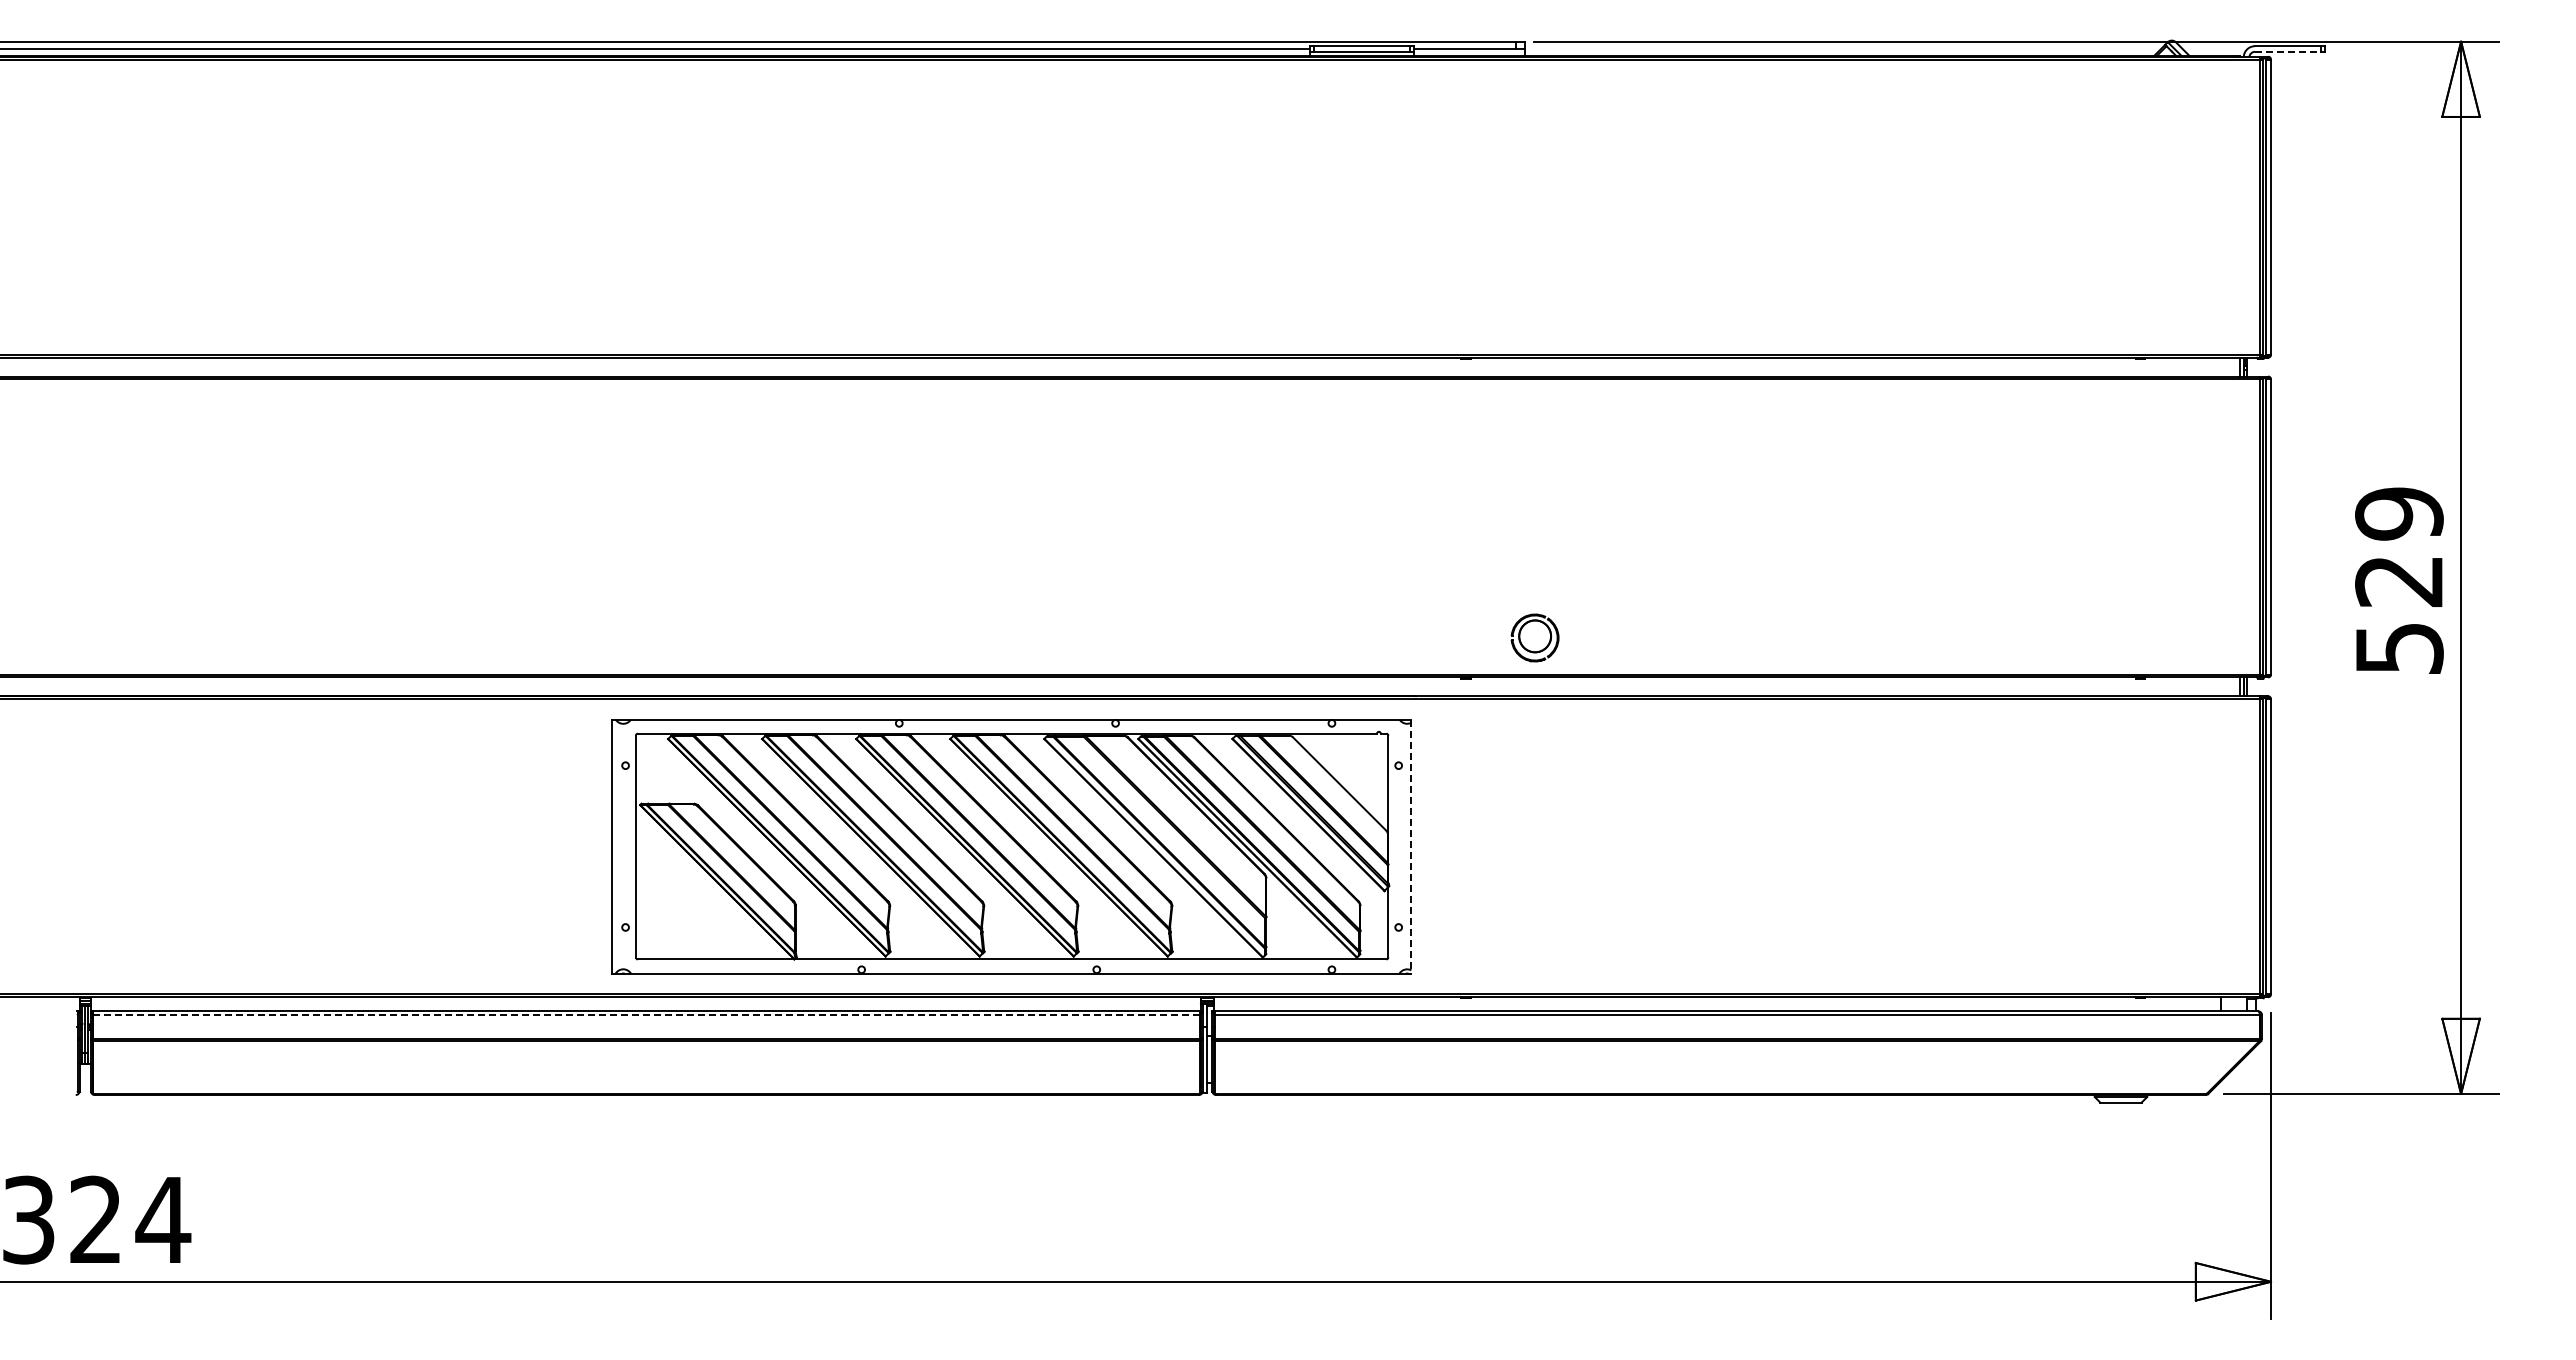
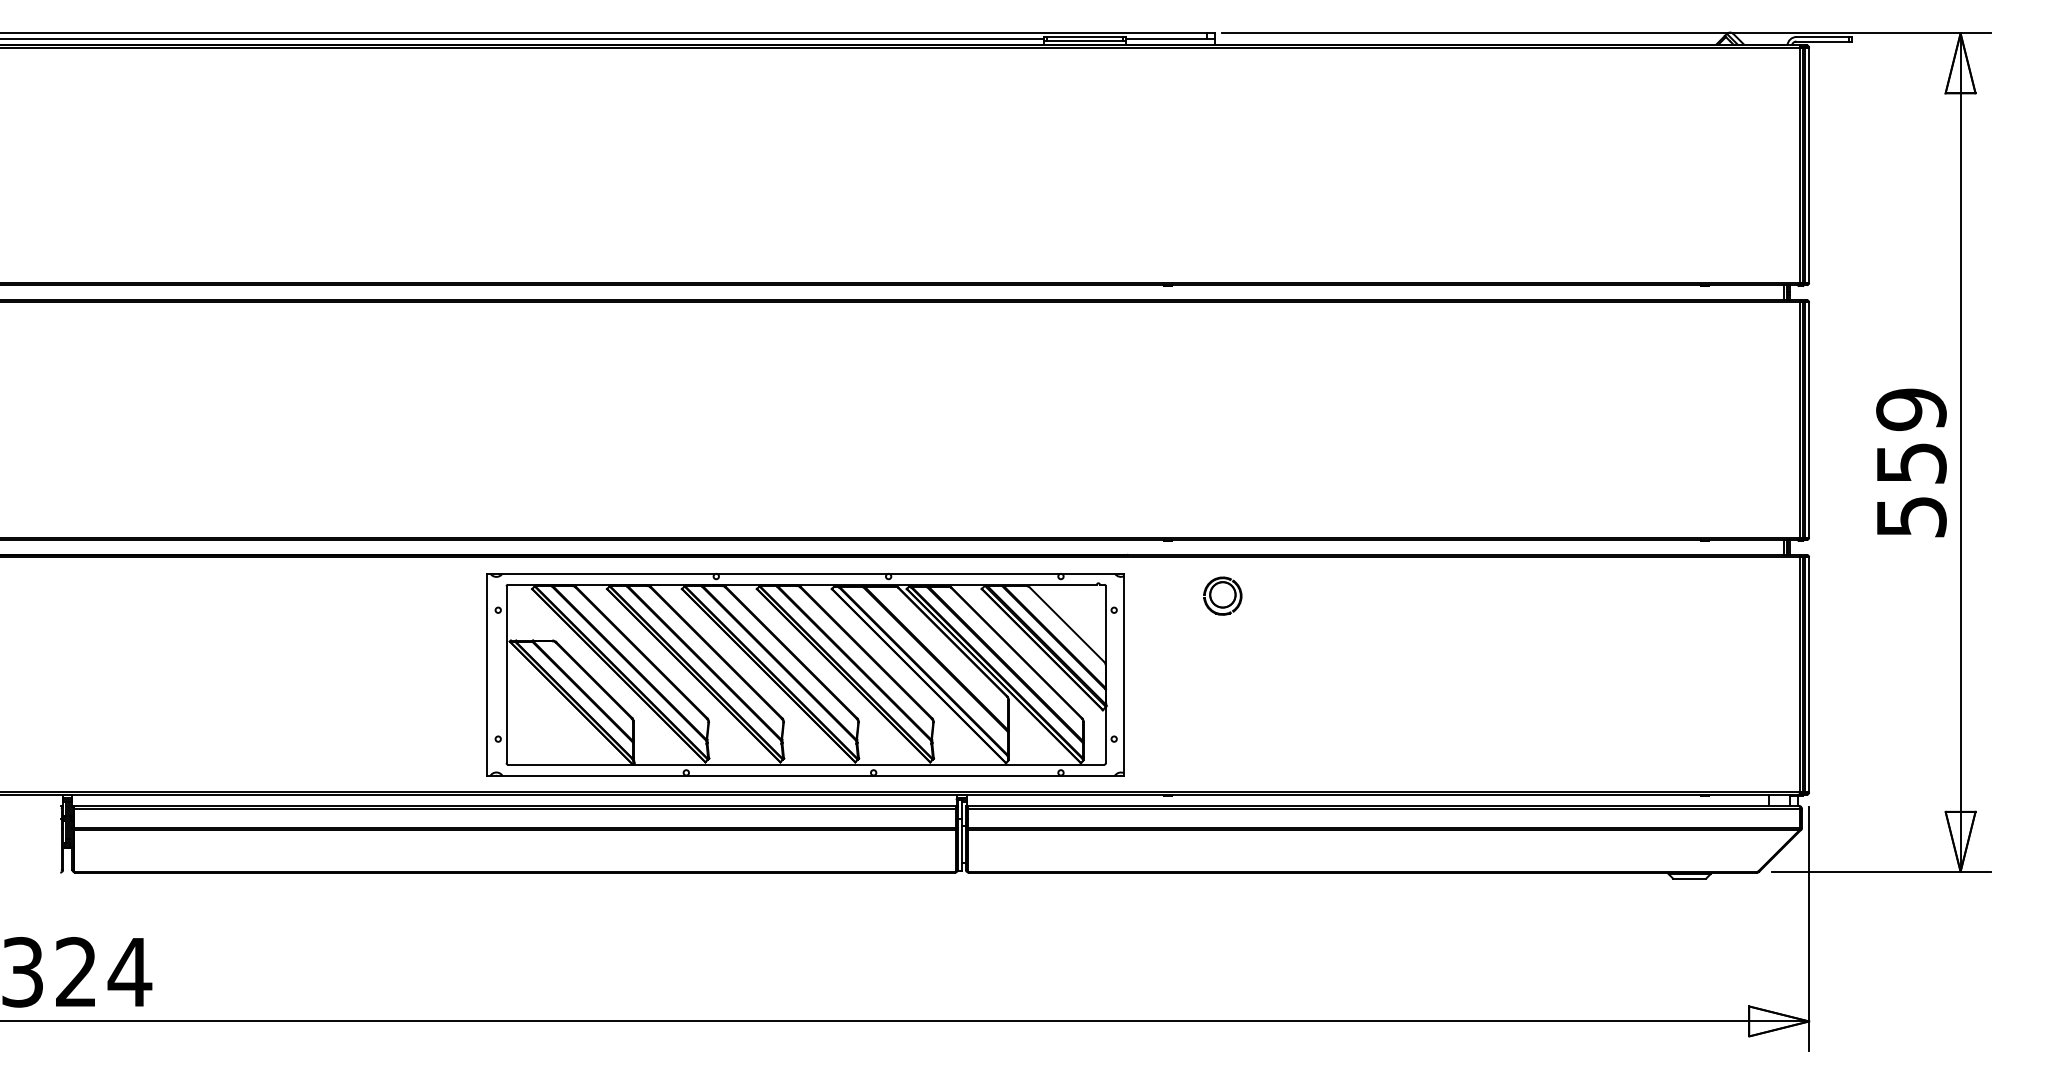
line: (2287, 51) -> (1822, 41), dashed -> solid
text: (2399, 581) -> (1911, 463), 529 -> 559
part: (1534, 637) -> (1222, 595), moved
line: (1411, 846) -> (1124, 674), dashed -> solid
line: (646, 1015) -> (514, 809), dashed -> solid

